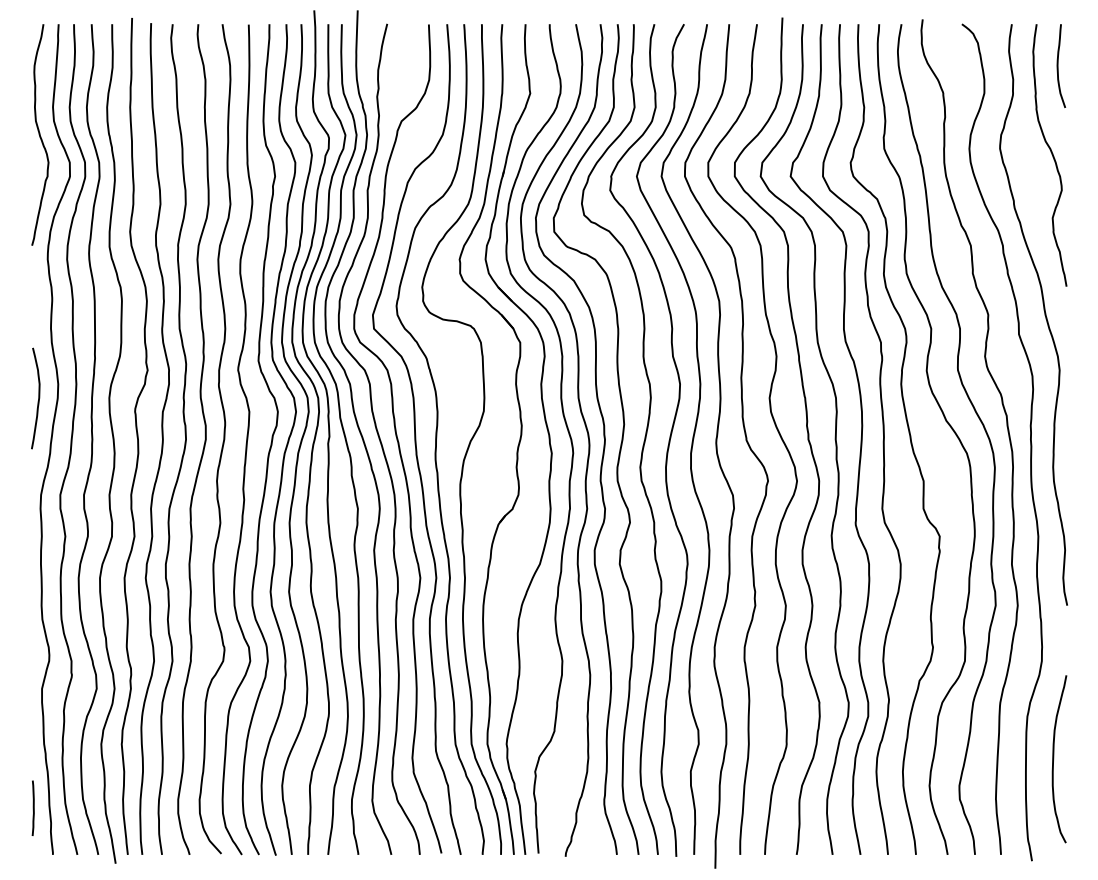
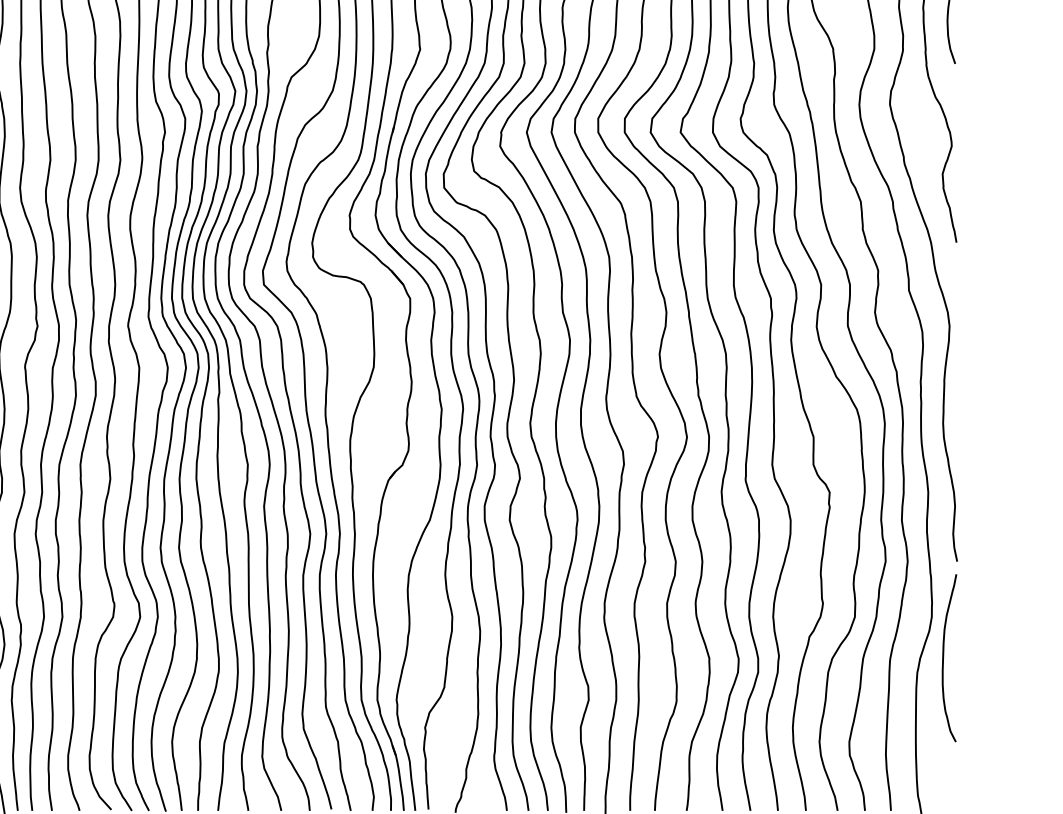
curve: (1054, 759) -> (944, 658), moved

